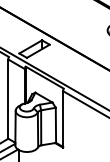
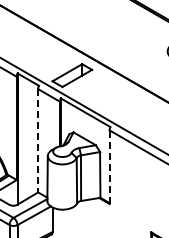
line: (8, 98) -> (38, 140), solid -> dashed
line: (63, 119) -> (109, 167), solid -> dashed

